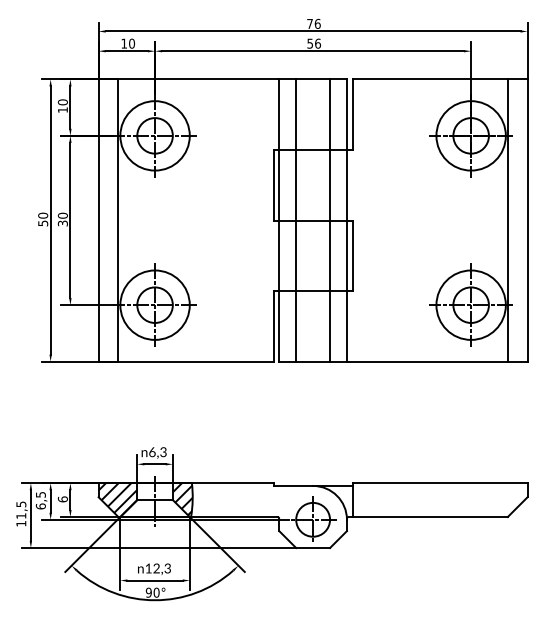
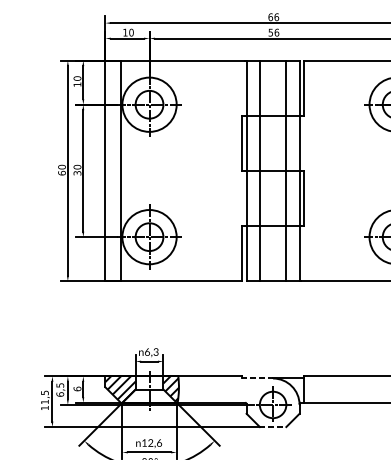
text: (310, 23) -> (271, 16), 76 -> 66
text: (43, 223) -> (62, 173), 50 -> 60
line: (293, 485) -> (257, 378), solid -> dashed
line: (313, 548) -> (273, 427), solid -> dashed
text: (167, 567) -> (159, 442), 12,3 -> 12,6

